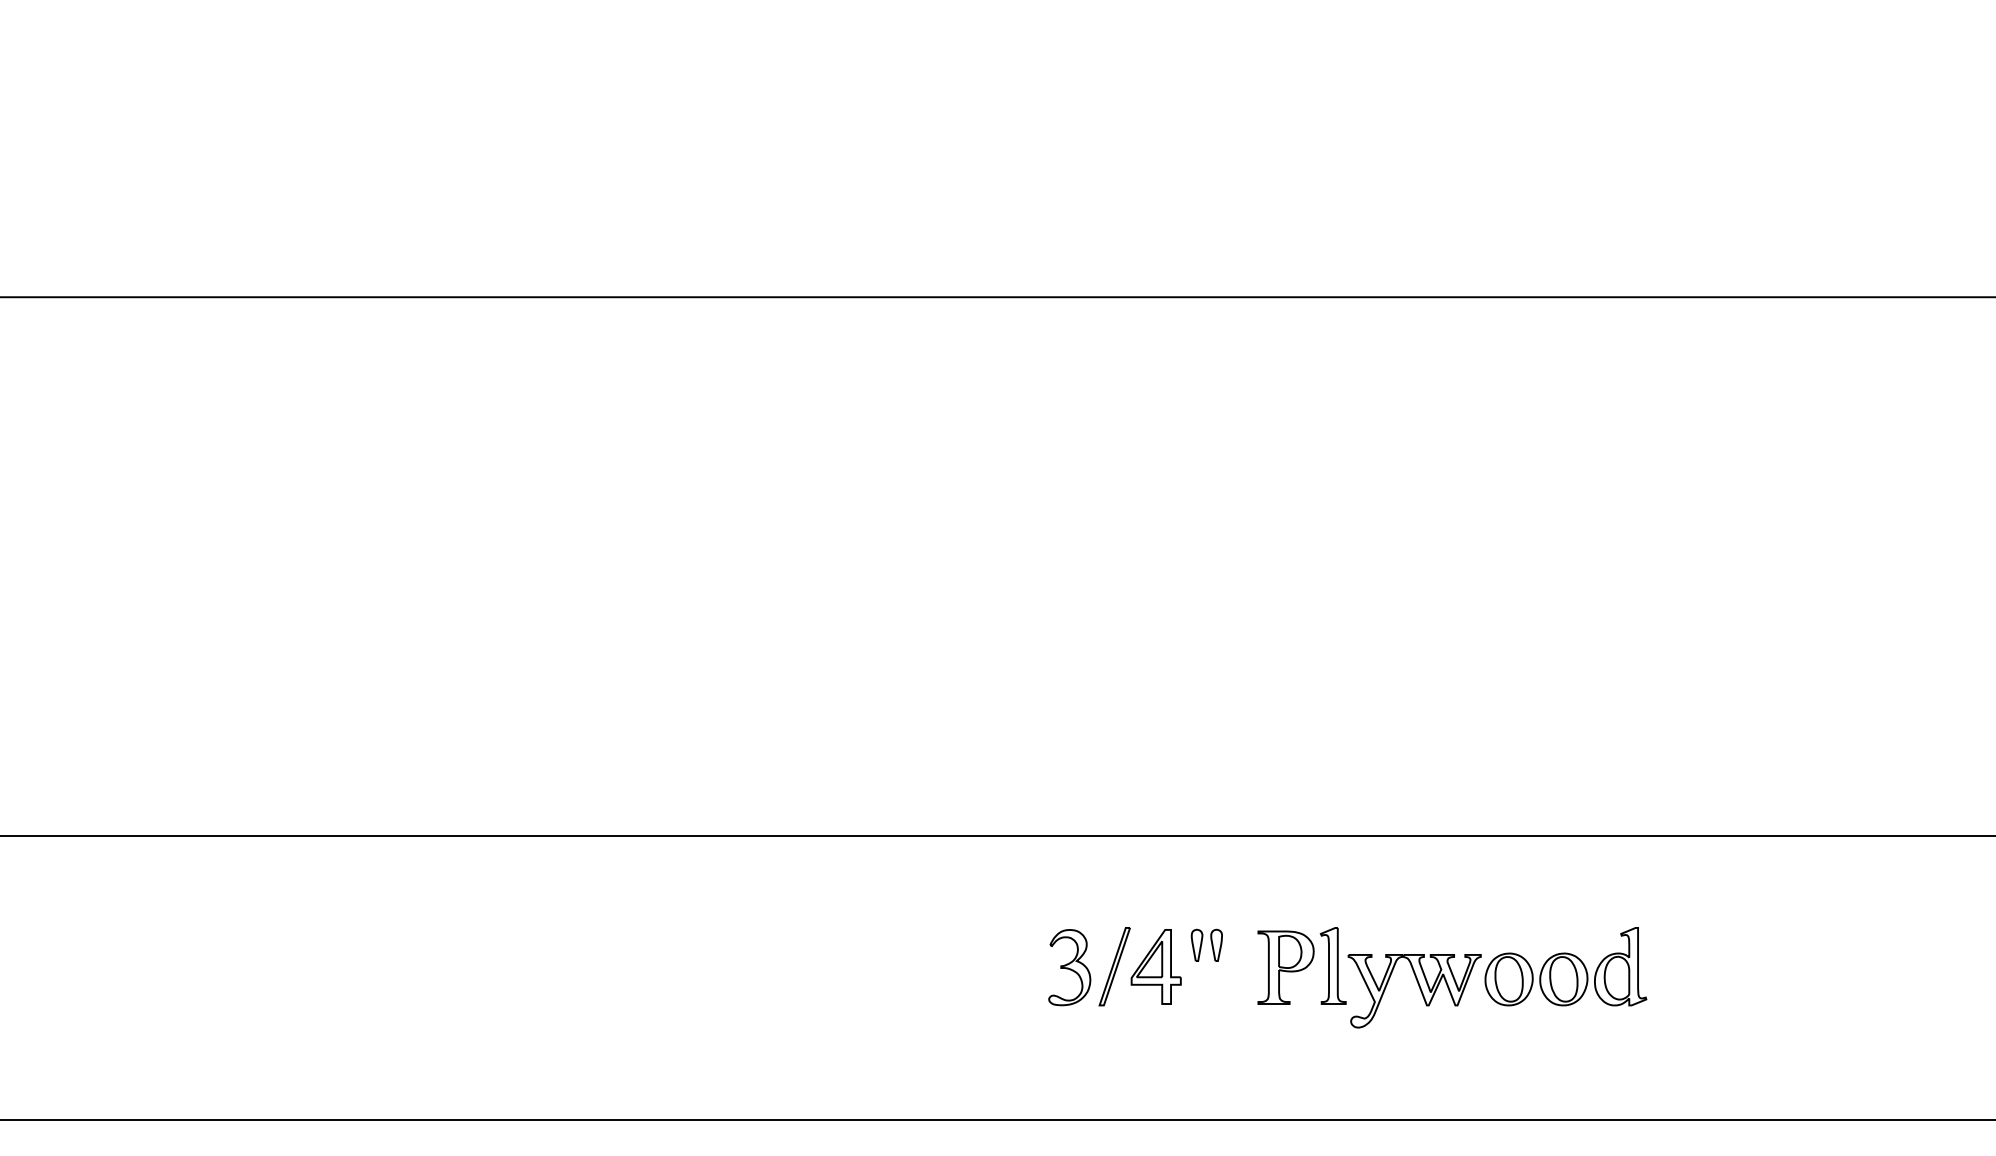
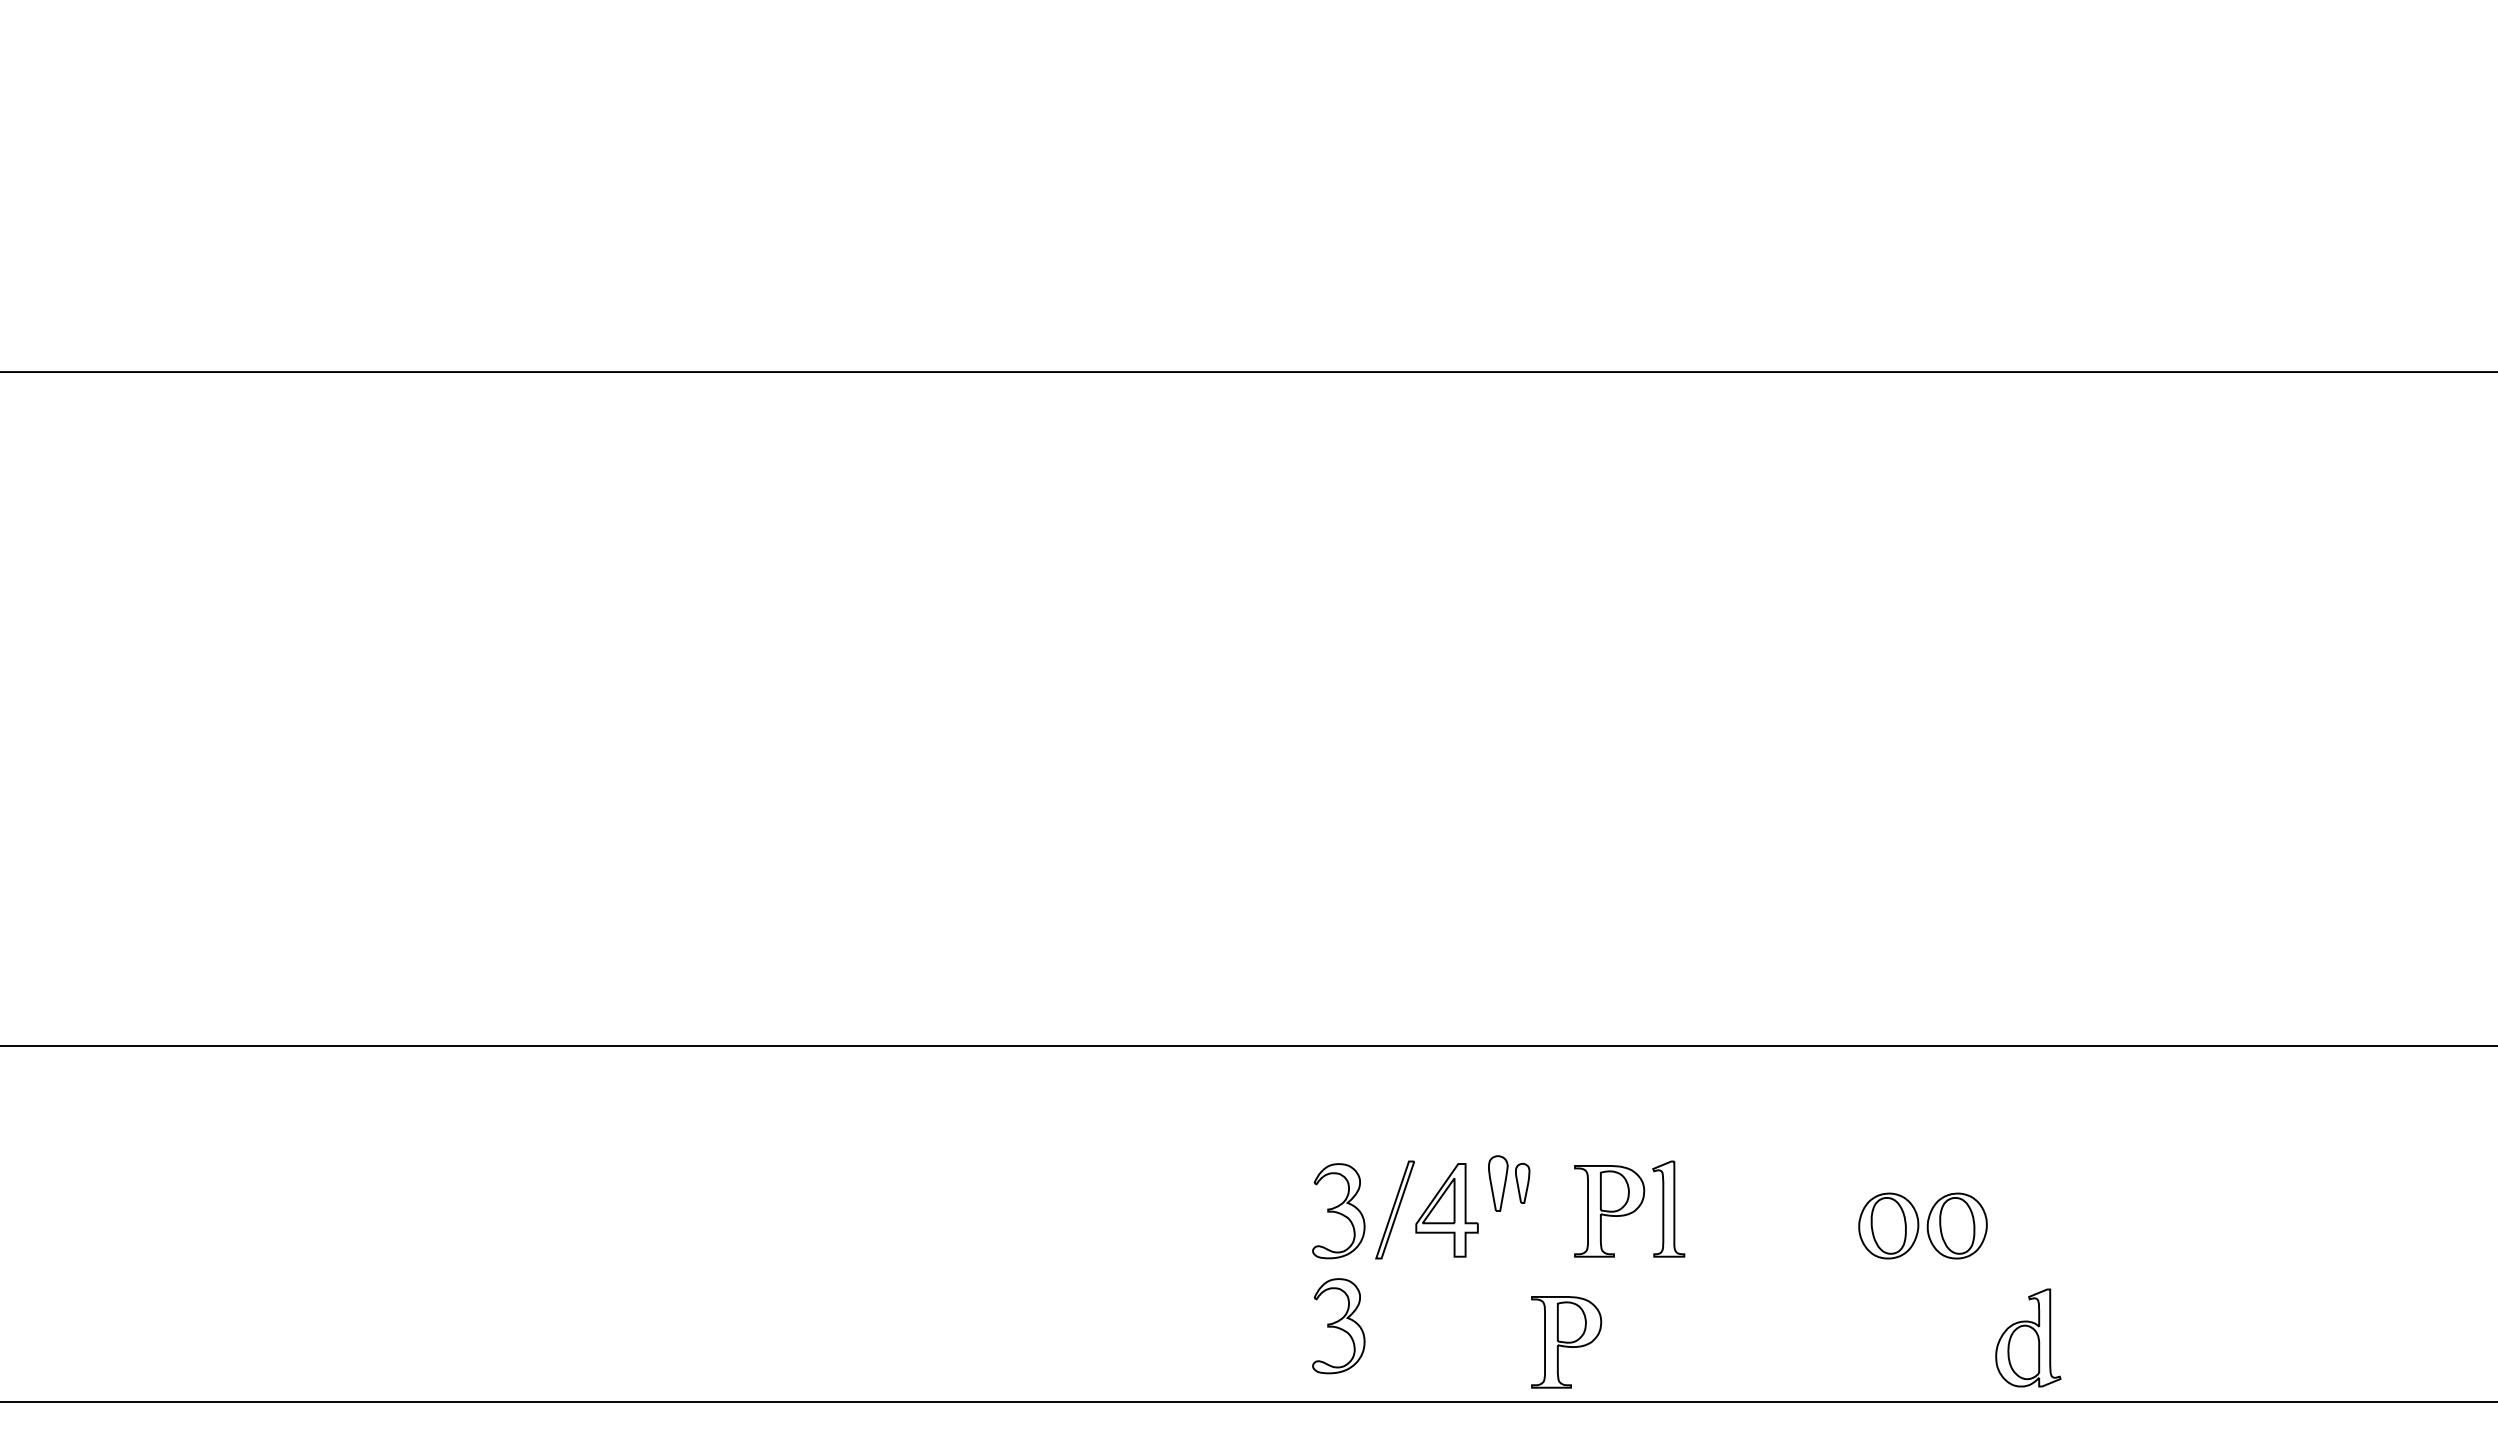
part: (1196, 944) -> (1497, 1182), size x1.4
part: (1620, 966) -> (2028, 1337), moved
part: (1419, 988) -> (1776, 1237), removed
part: (1069, 1059) -> (1338, 1326), added
part: (1251, 1072) -> (1566, 1342), added

